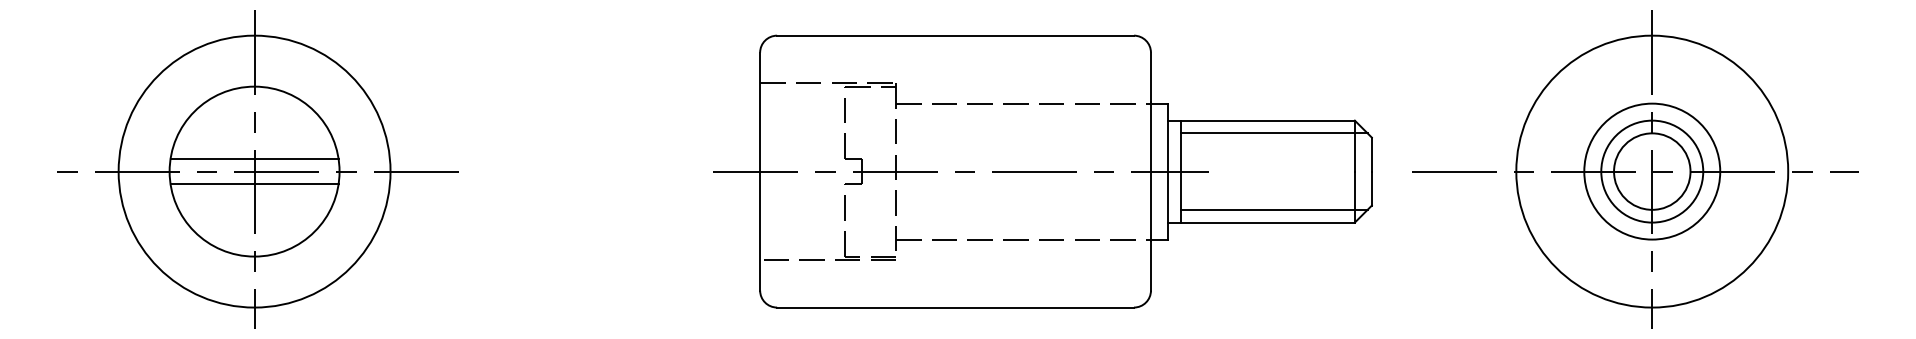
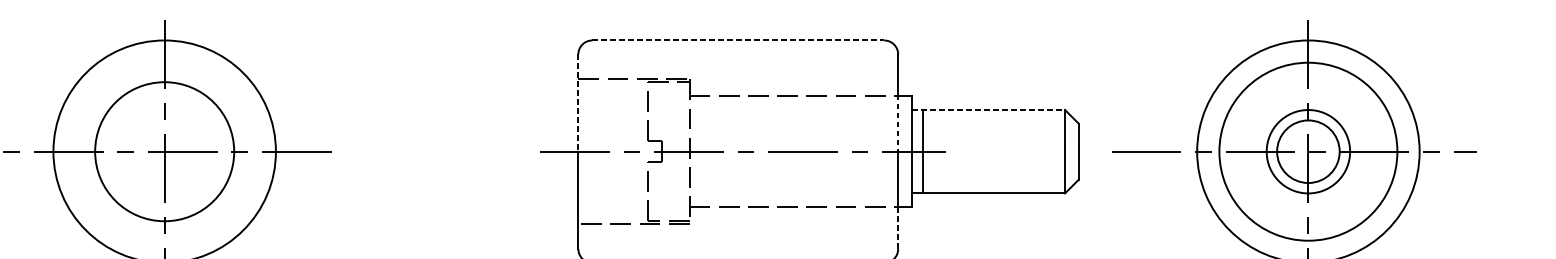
line: (956, 35) -> (739, 40), solid -> dashed
line: (760, 112) -> (578, 103), solid -> dashed
line: (1261, 120) -> (988, 109), solid -> dashed
line: (1273, 133) -> (998, 120), removed
line: (1150, 136) -> (897, 122), solid -> dashed
line: (254, 158) -> (164, 140), removed
circle: (1652, 171) -> (1308, 151), size x1.6
line: (254, 184) -> (164, 162), removed
line: (1273, 209) -> (998, 182), removed
line: (1150, 265) -> (897, 228), solid -> dashed

